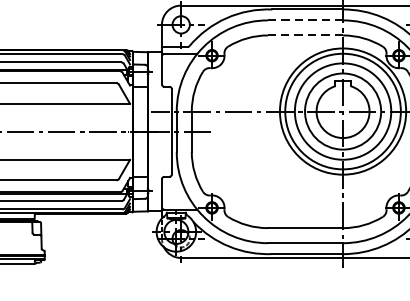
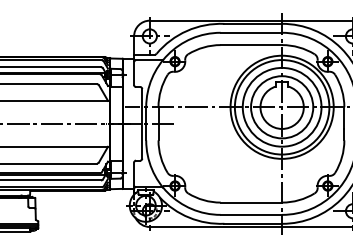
line: (305, 20) -> (251, 32), dashed -> solid
line: (305, 35) -> (251, 45), dashed -> solid

